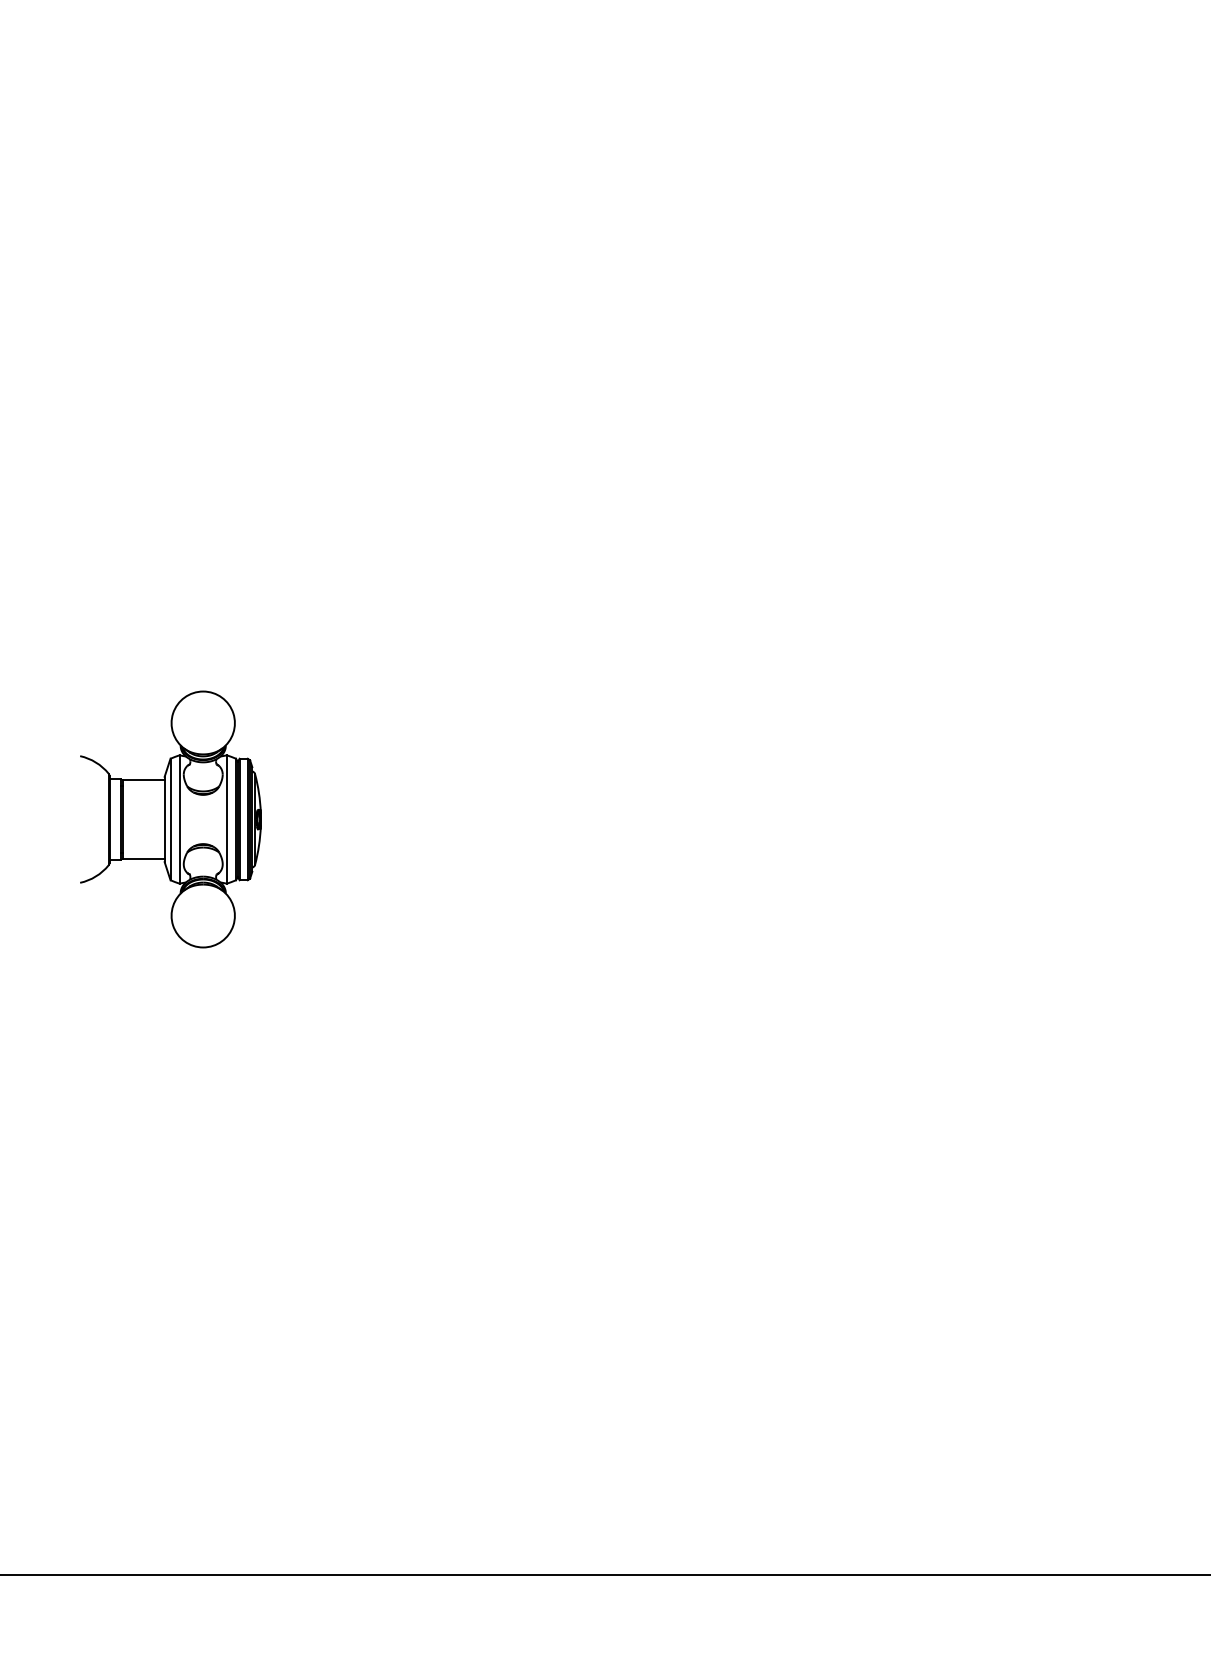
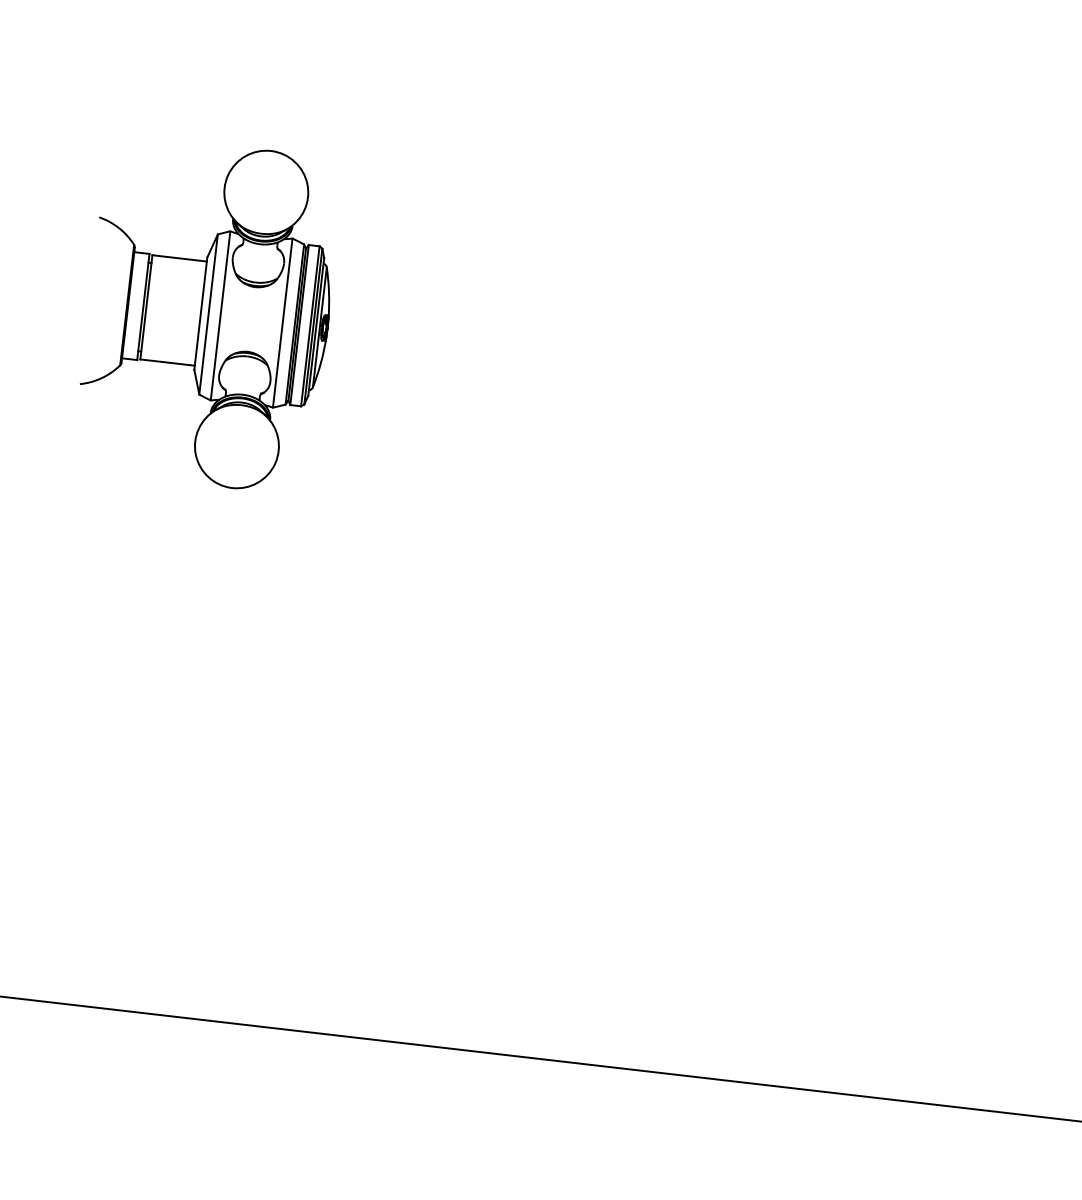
part: (170, 819) -> (208, 314), size x1.43

